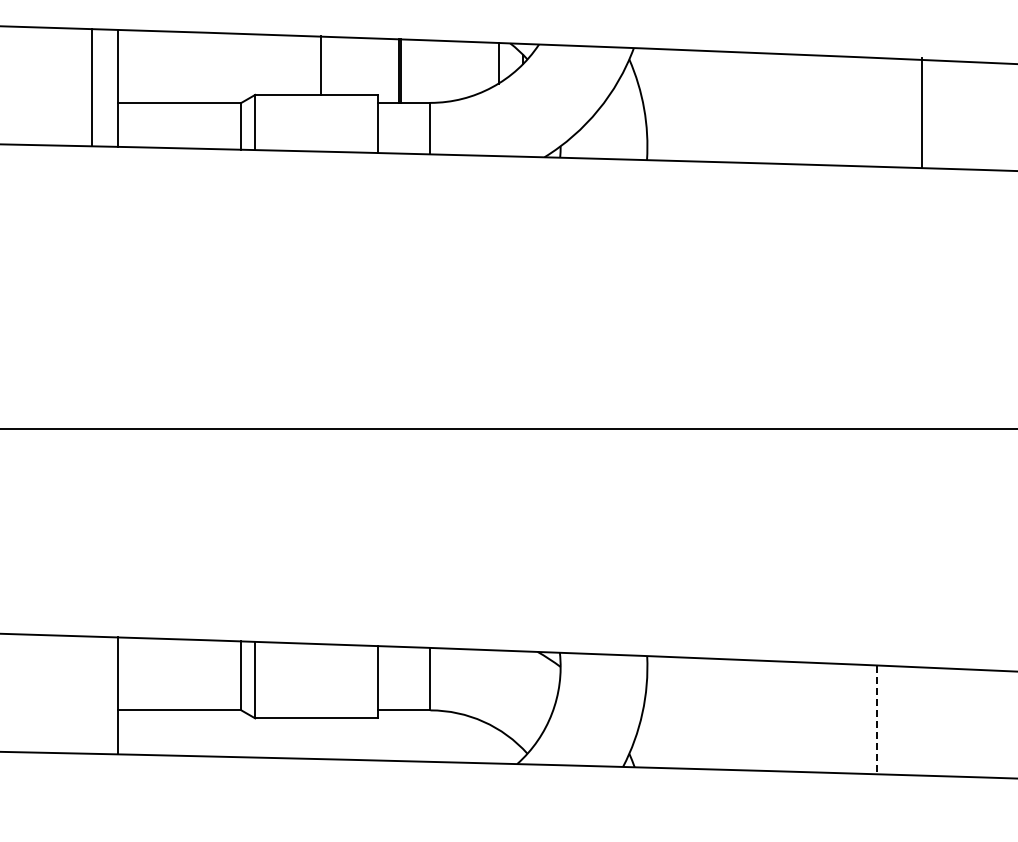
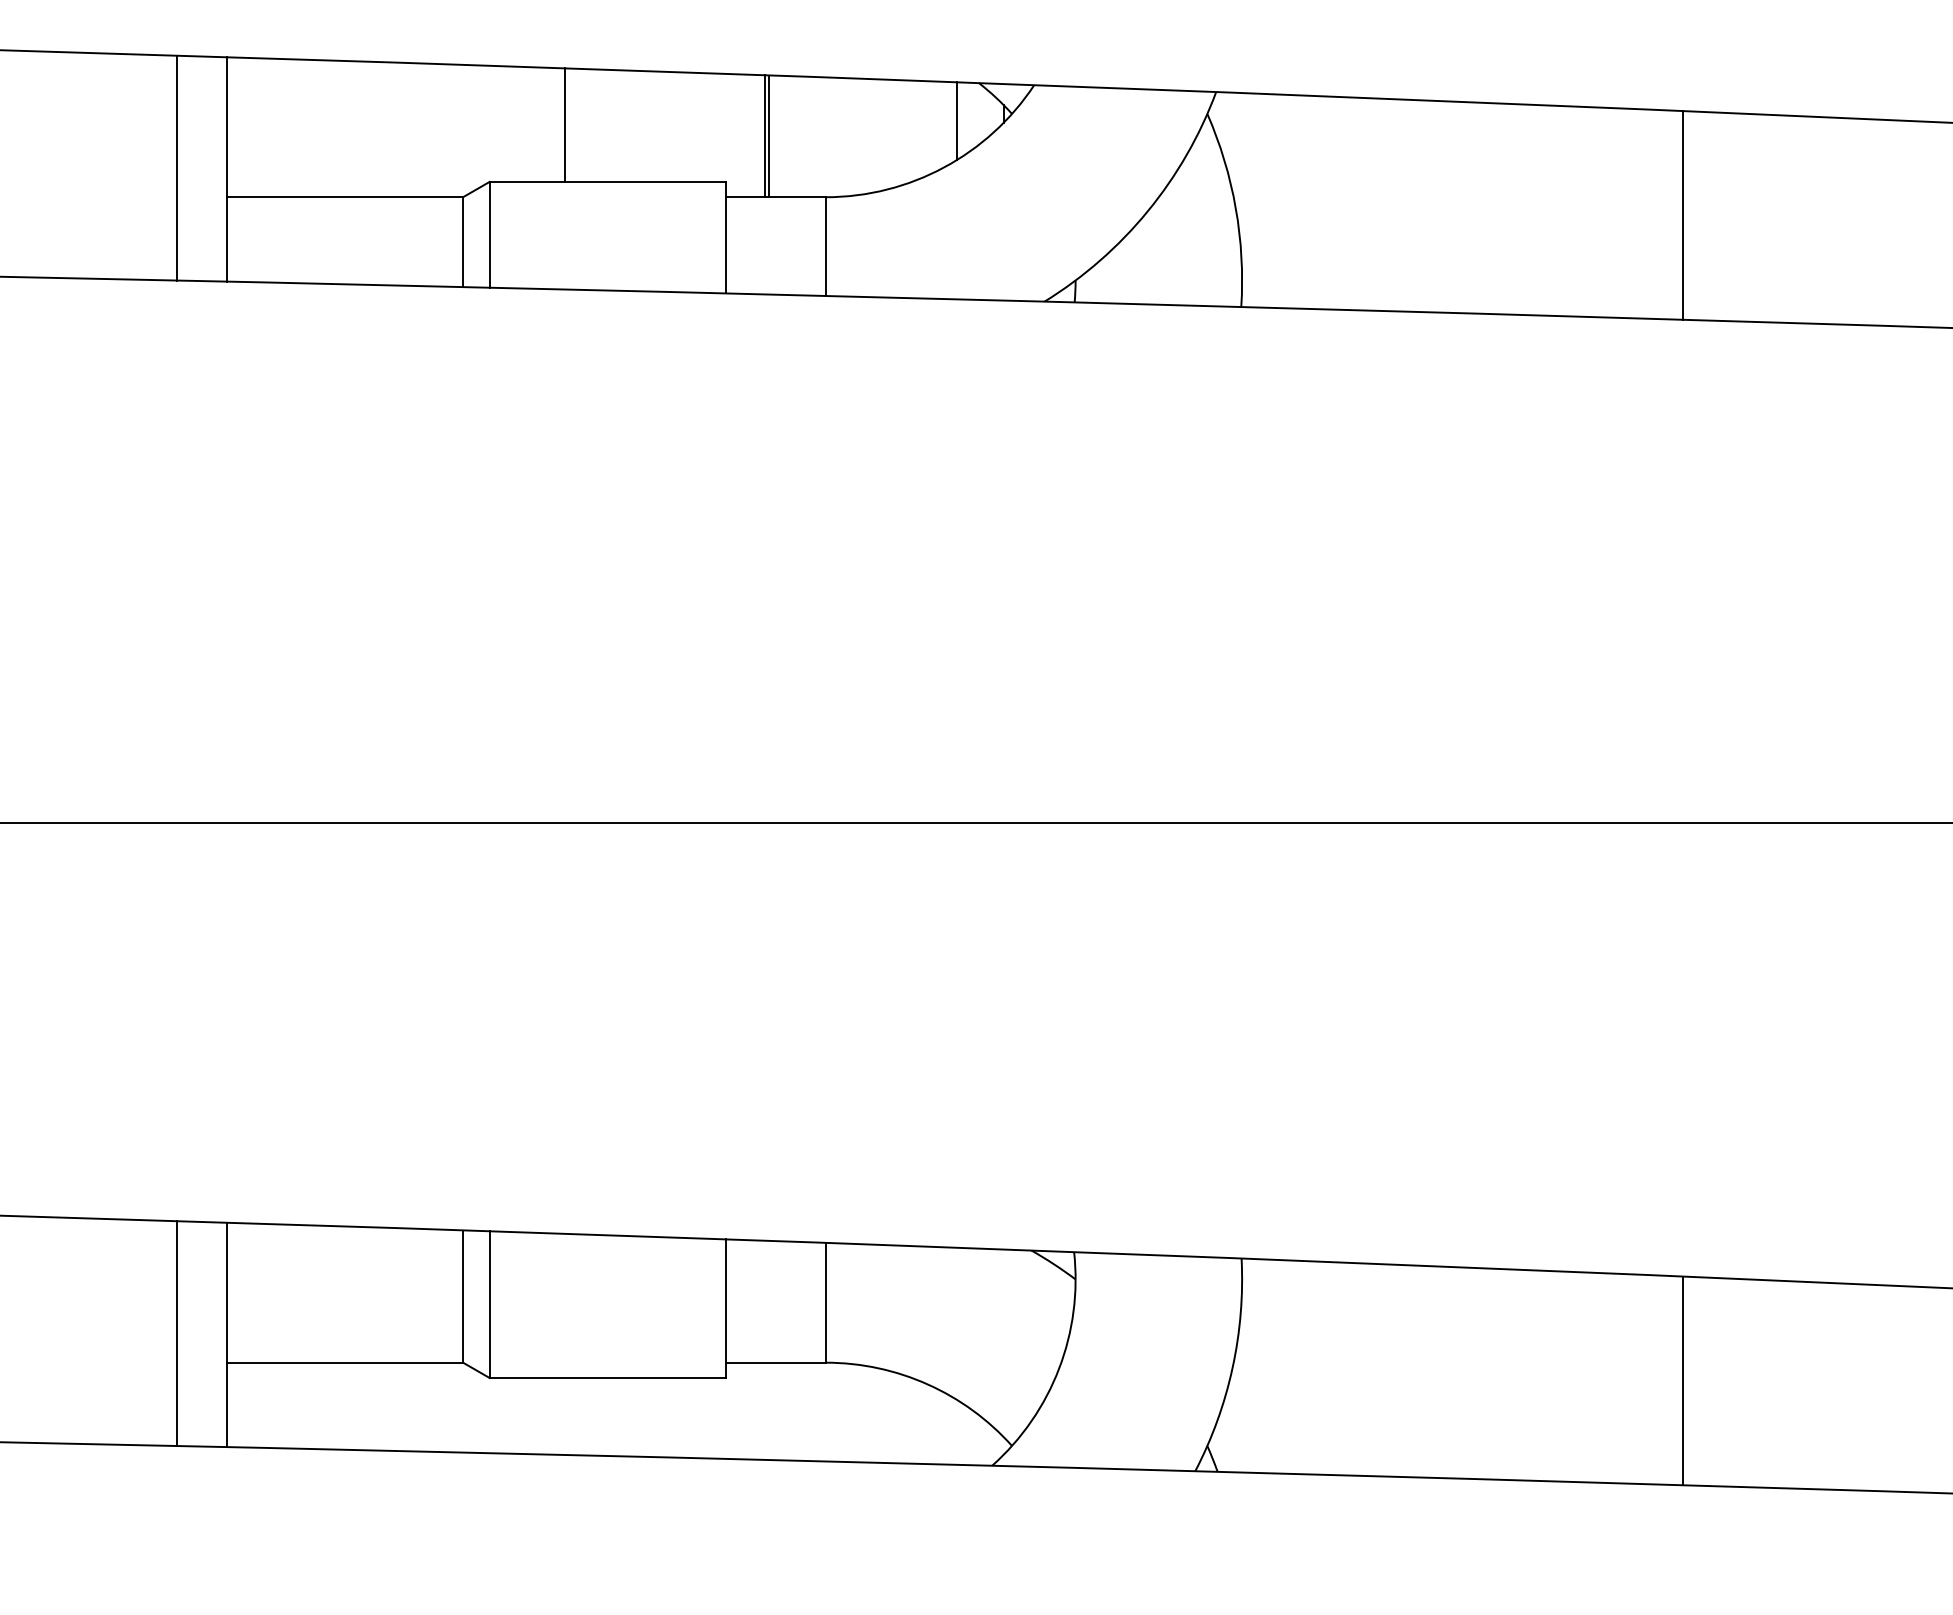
line: (321, 64) -> (564, 123), moved
line: (922, 112) -> (1683, 215), moved
line: (92, 694) -> (177, 1332), added
line: (877, 720) -> (1683, 1382), dashed -> solid

